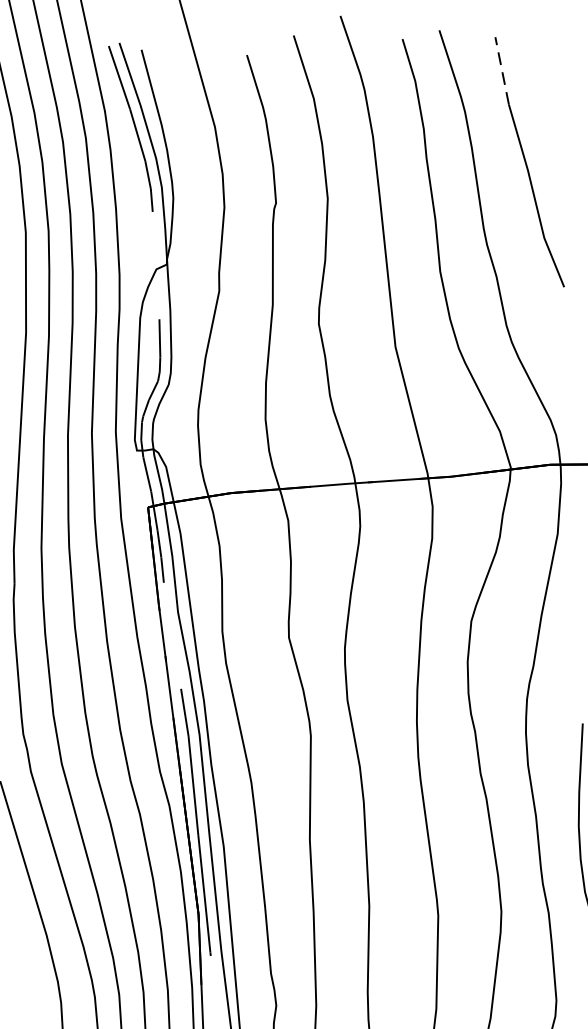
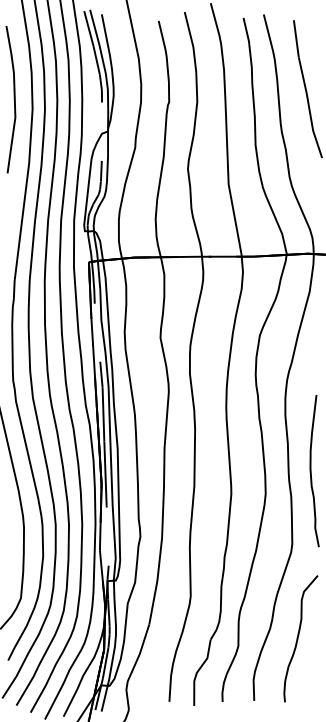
line: (502, 70) -> (296, 38), dashed -> solid

